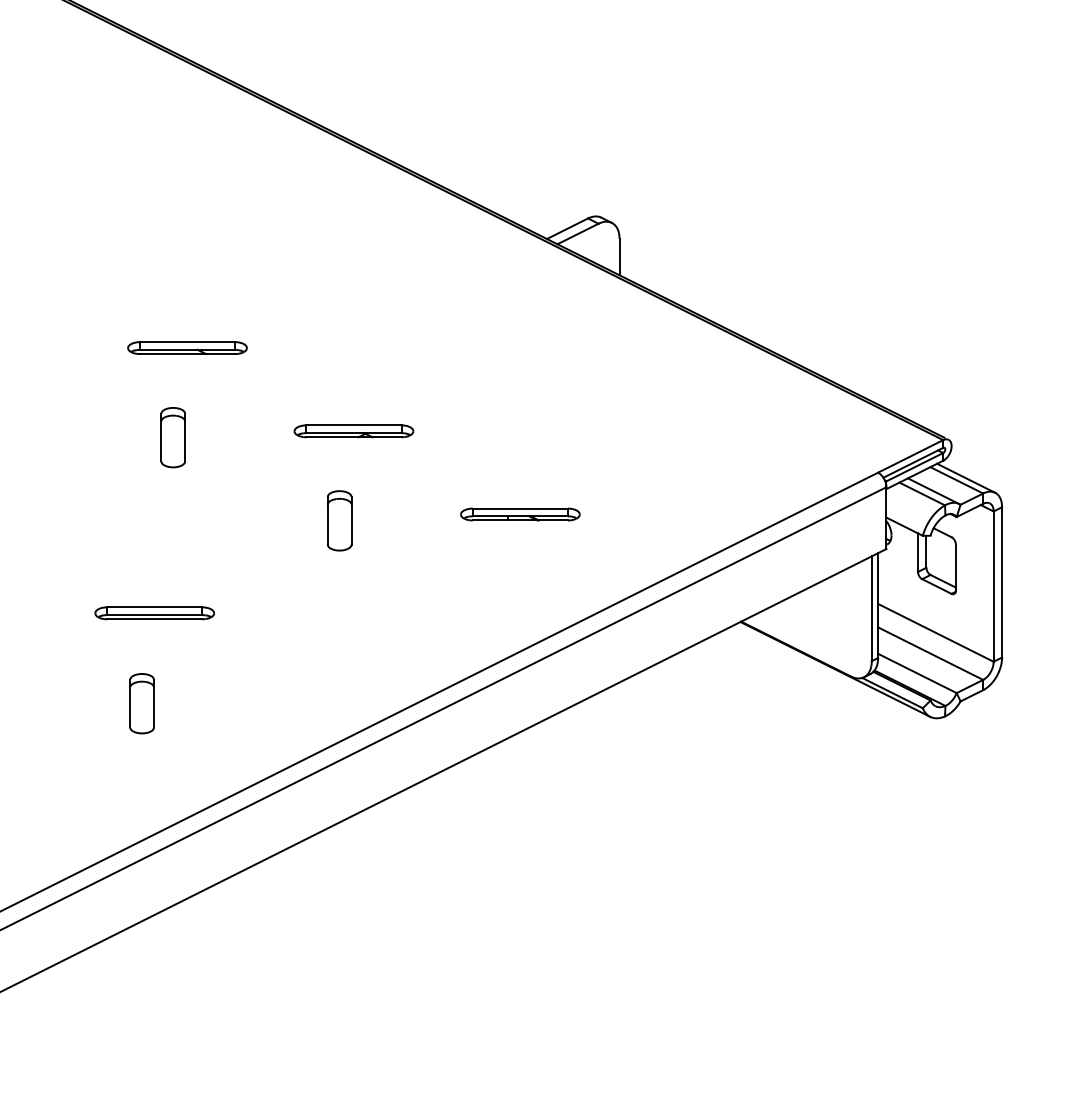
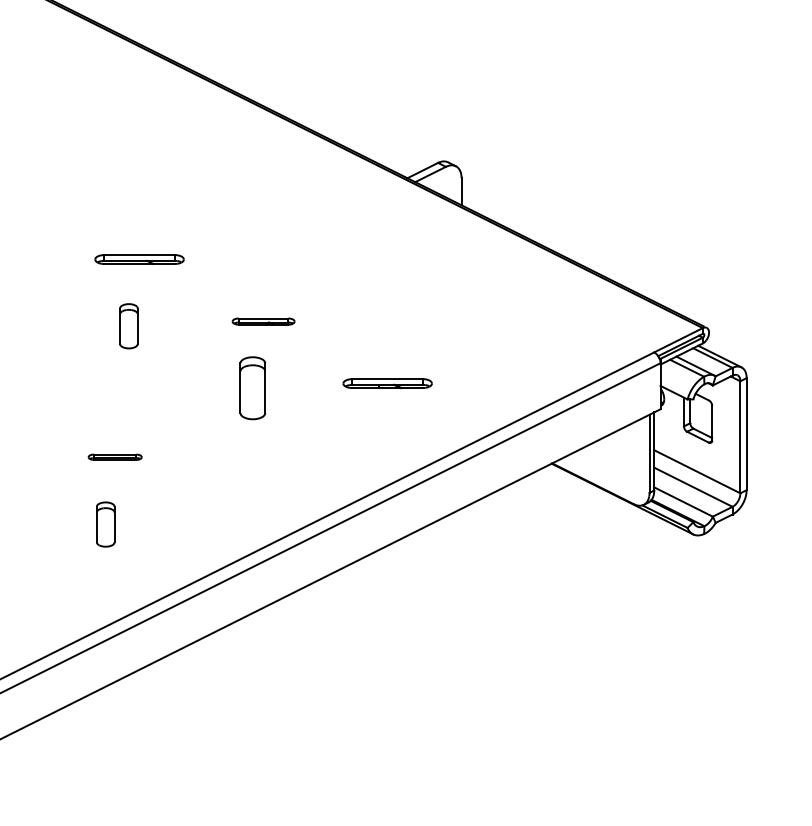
part: (353, 431) -> (263, 321), size x0.7
part: (339, 520) -> (252, 388), size x1.4
part: (154, 613) -> (114, 457), size x0.6

